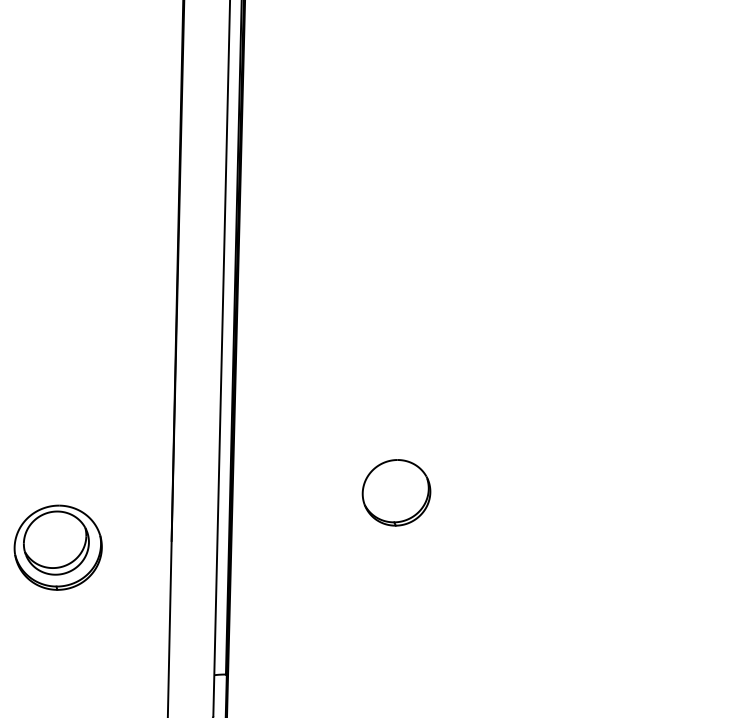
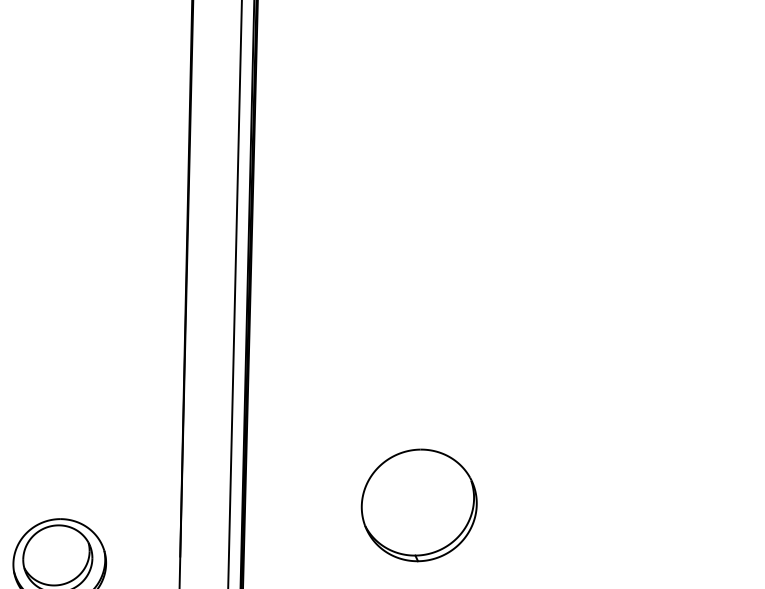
part: (396, 492) -> (419, 505), size x1.6

